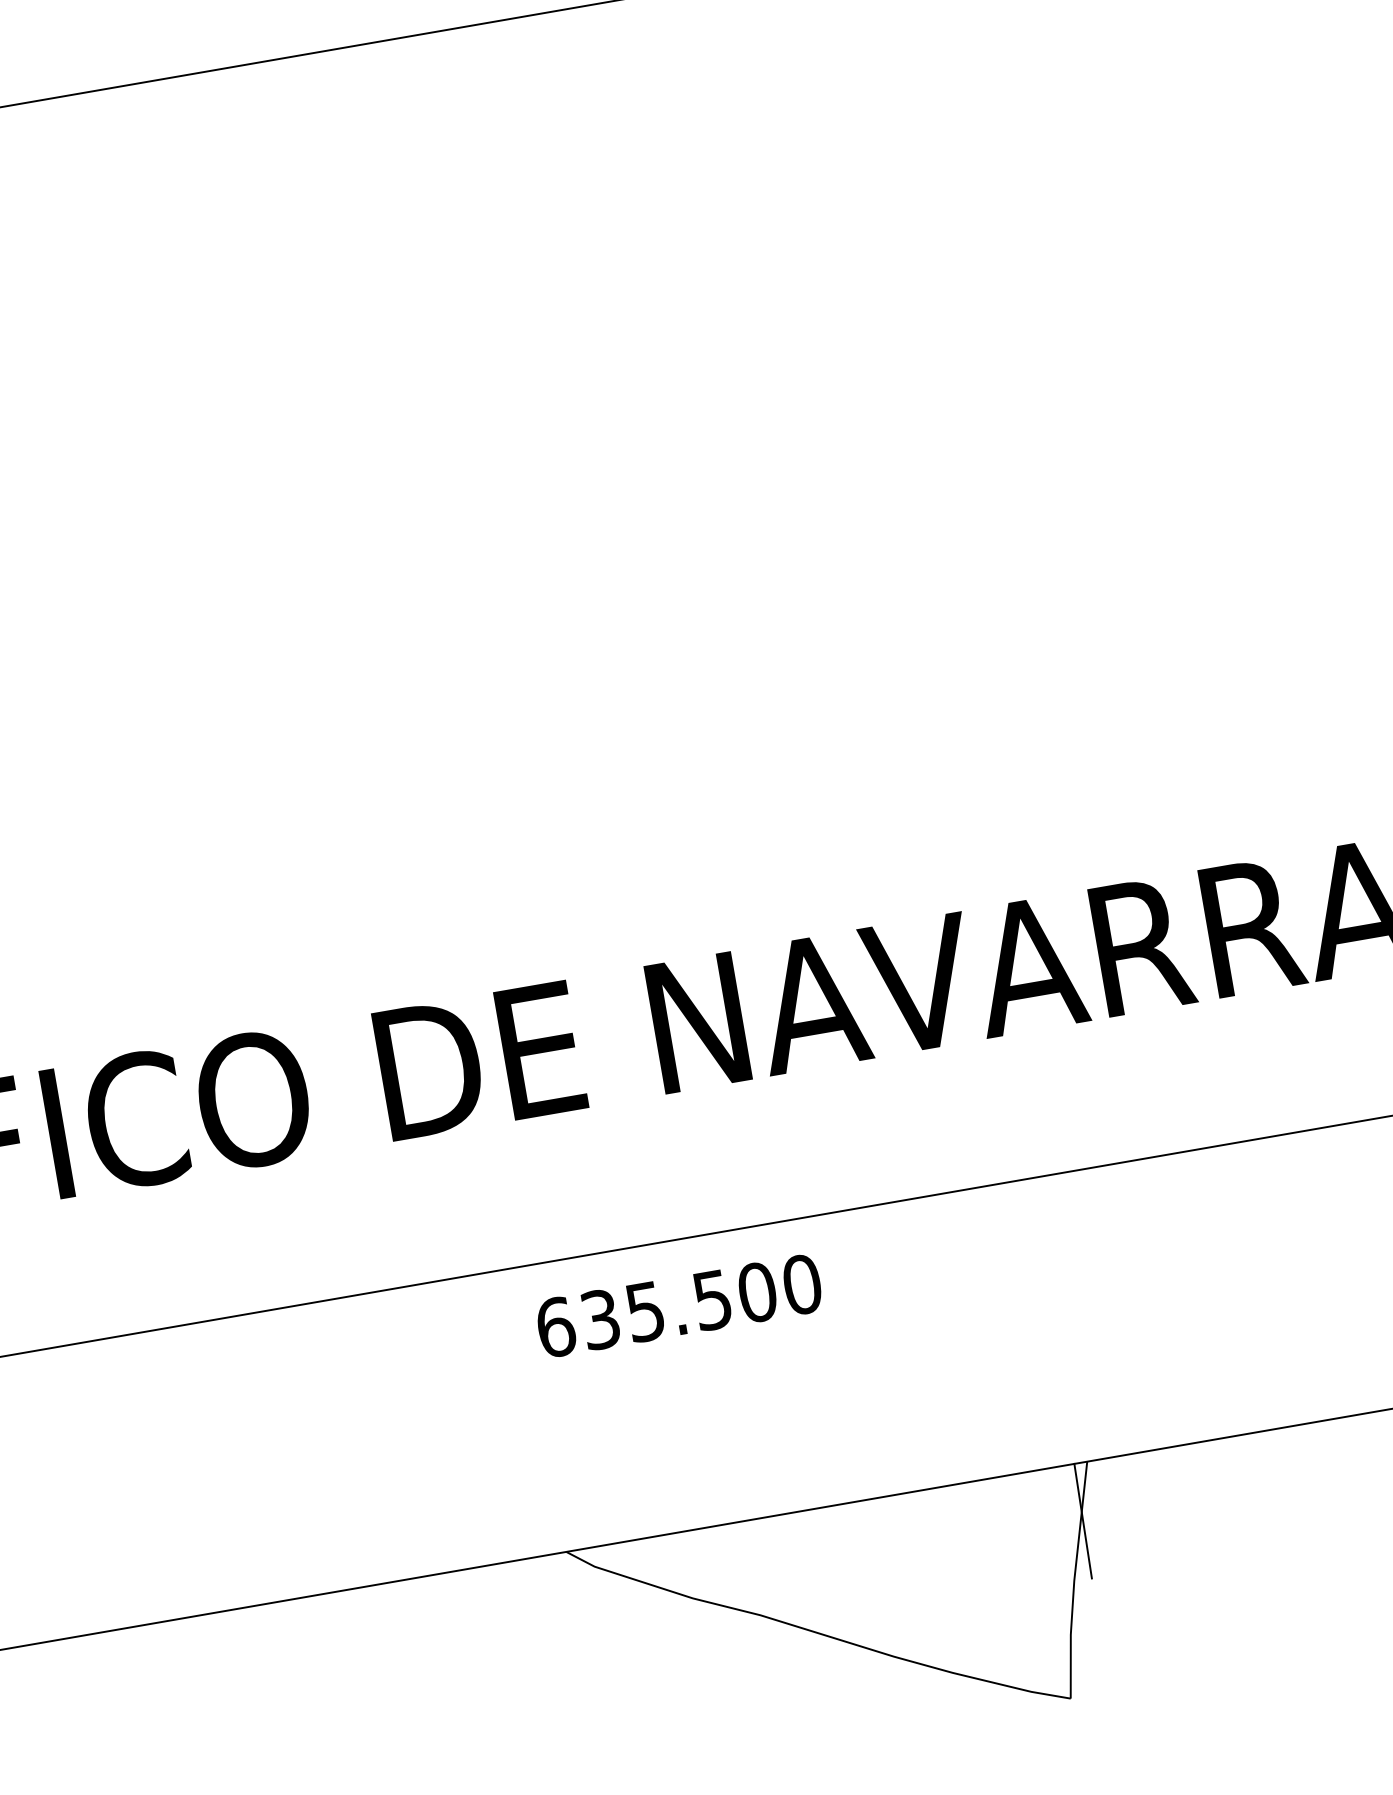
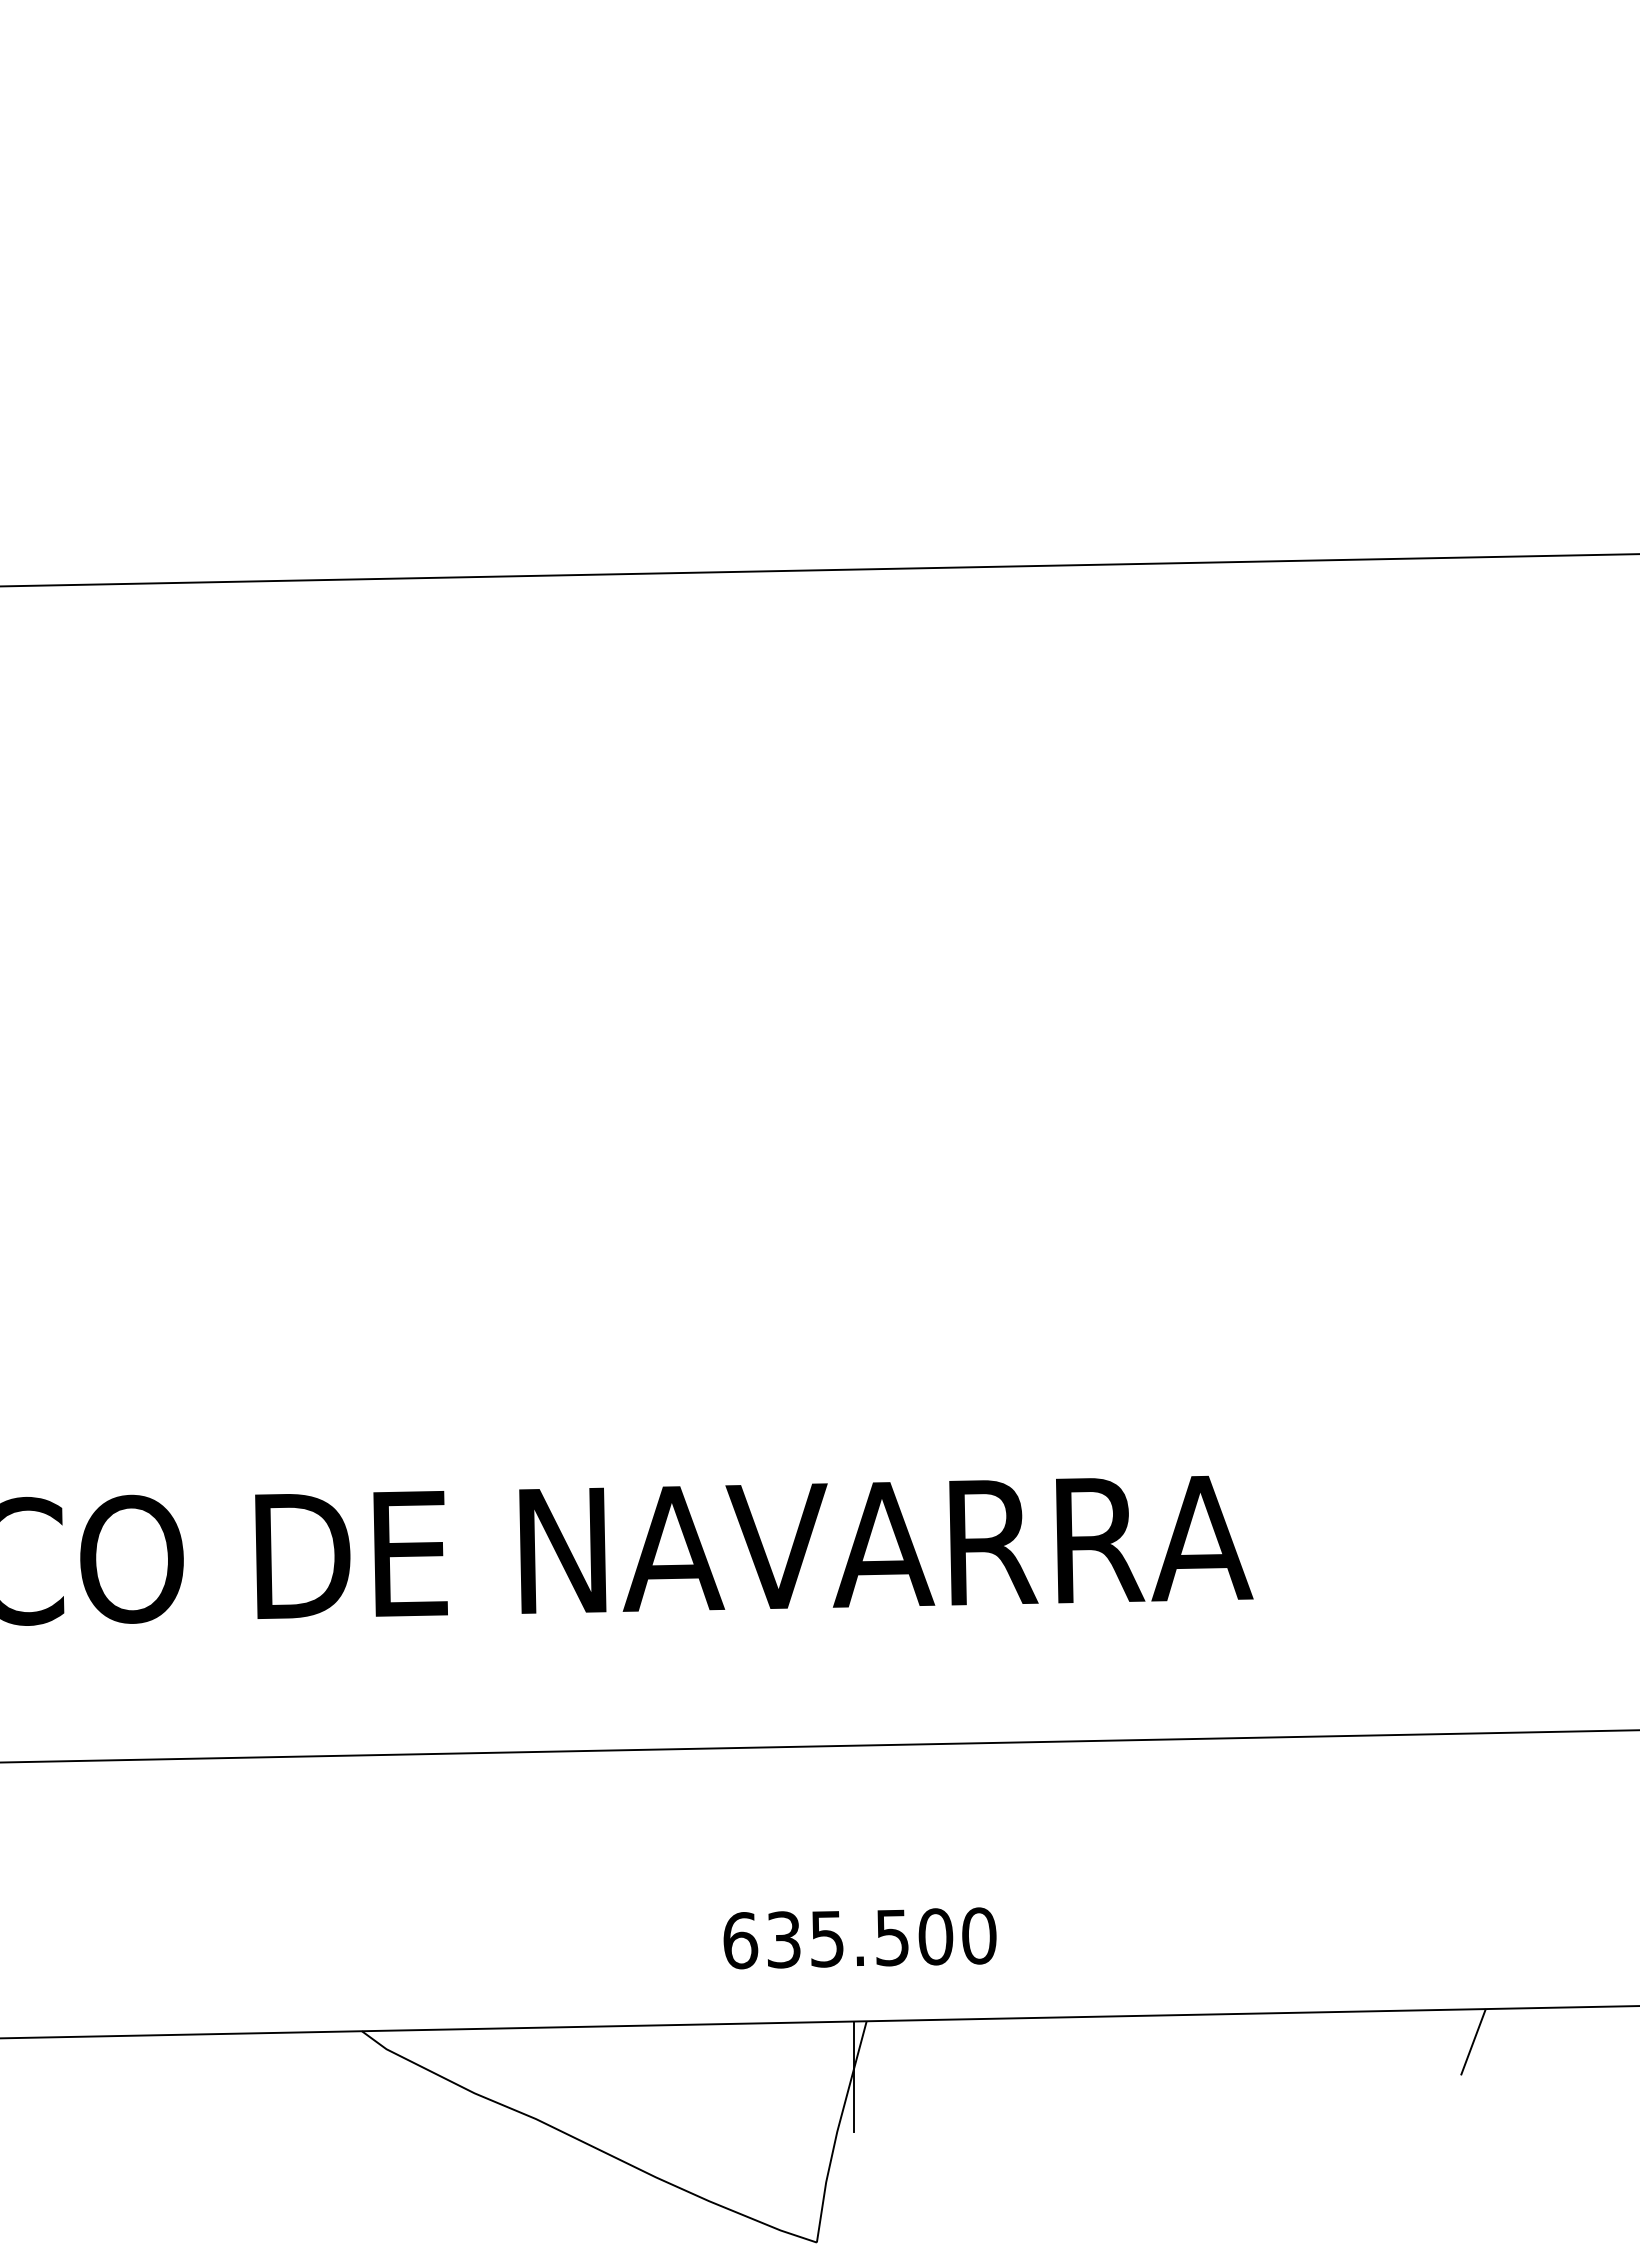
text: (678, 1306) -> (859, 1938), moved

